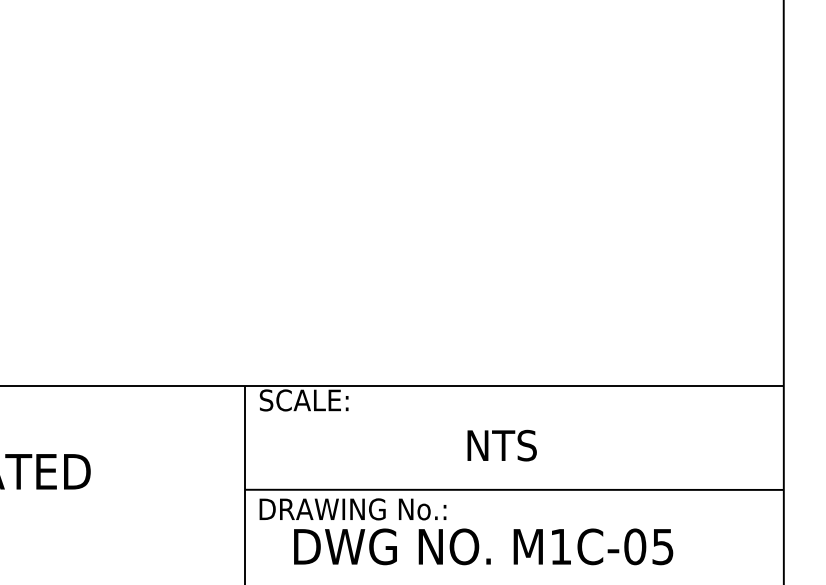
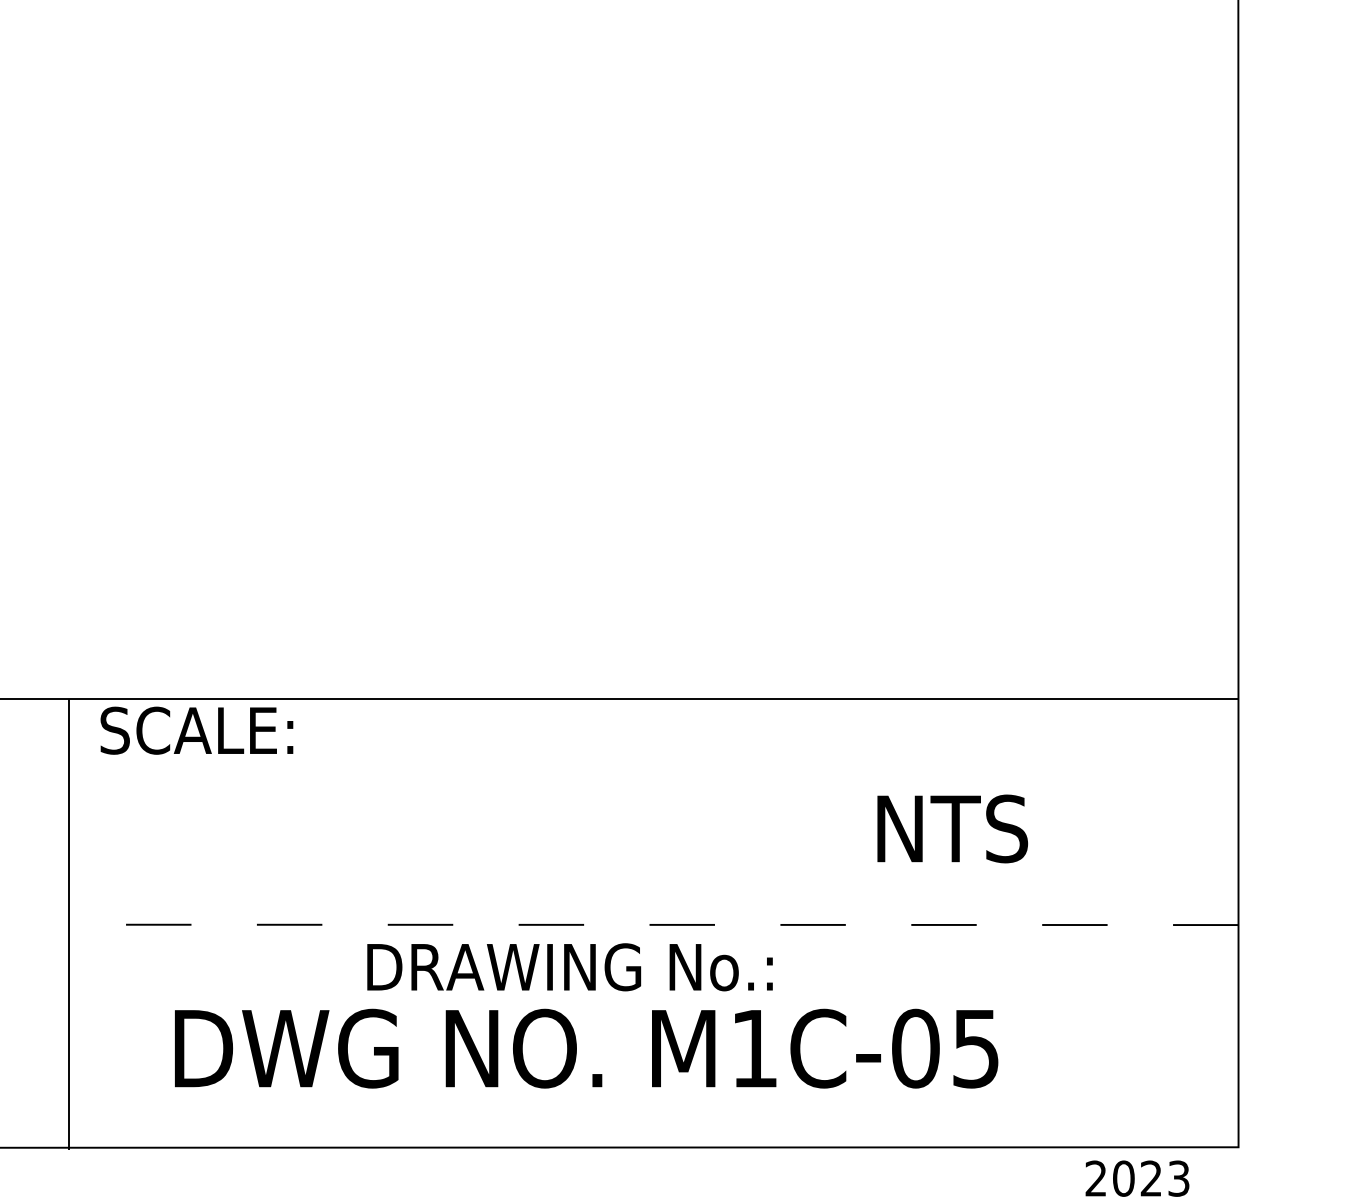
text: (501, 445) -> (951, 828), moved
line: (514, 489) -> (653, 924), solid -> dashed
text: (352, 509) -> (568, 967), moved

